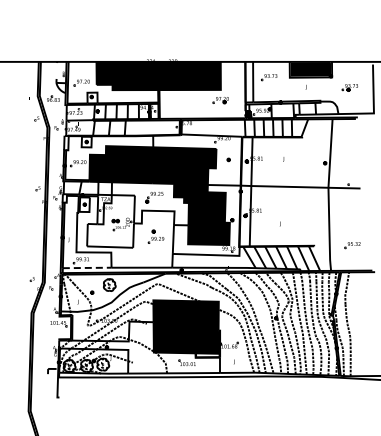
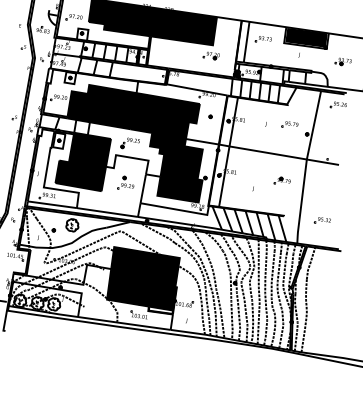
part: (351, 130) -> (338, 105), added
part: (306, 156) -> (289, 124), added
part: (307, 212) -> (282, 181), added
fill: (110, 220) -> (82, 160), added
line: (87, 267) -> (52, 204), dashed -> solid

